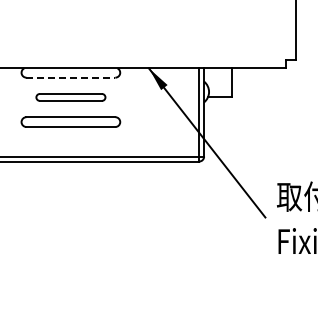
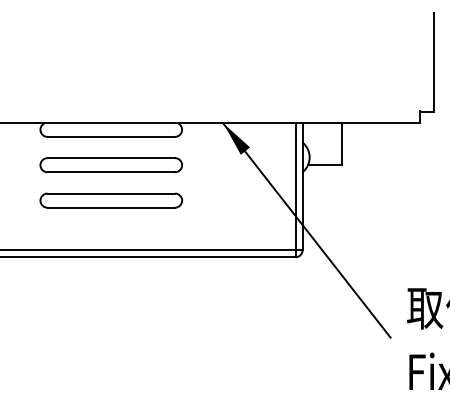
line: (71, 77) -> (112, 136), dashed -> solid
part: (70, 97) -> (110, 165), size x1.43

